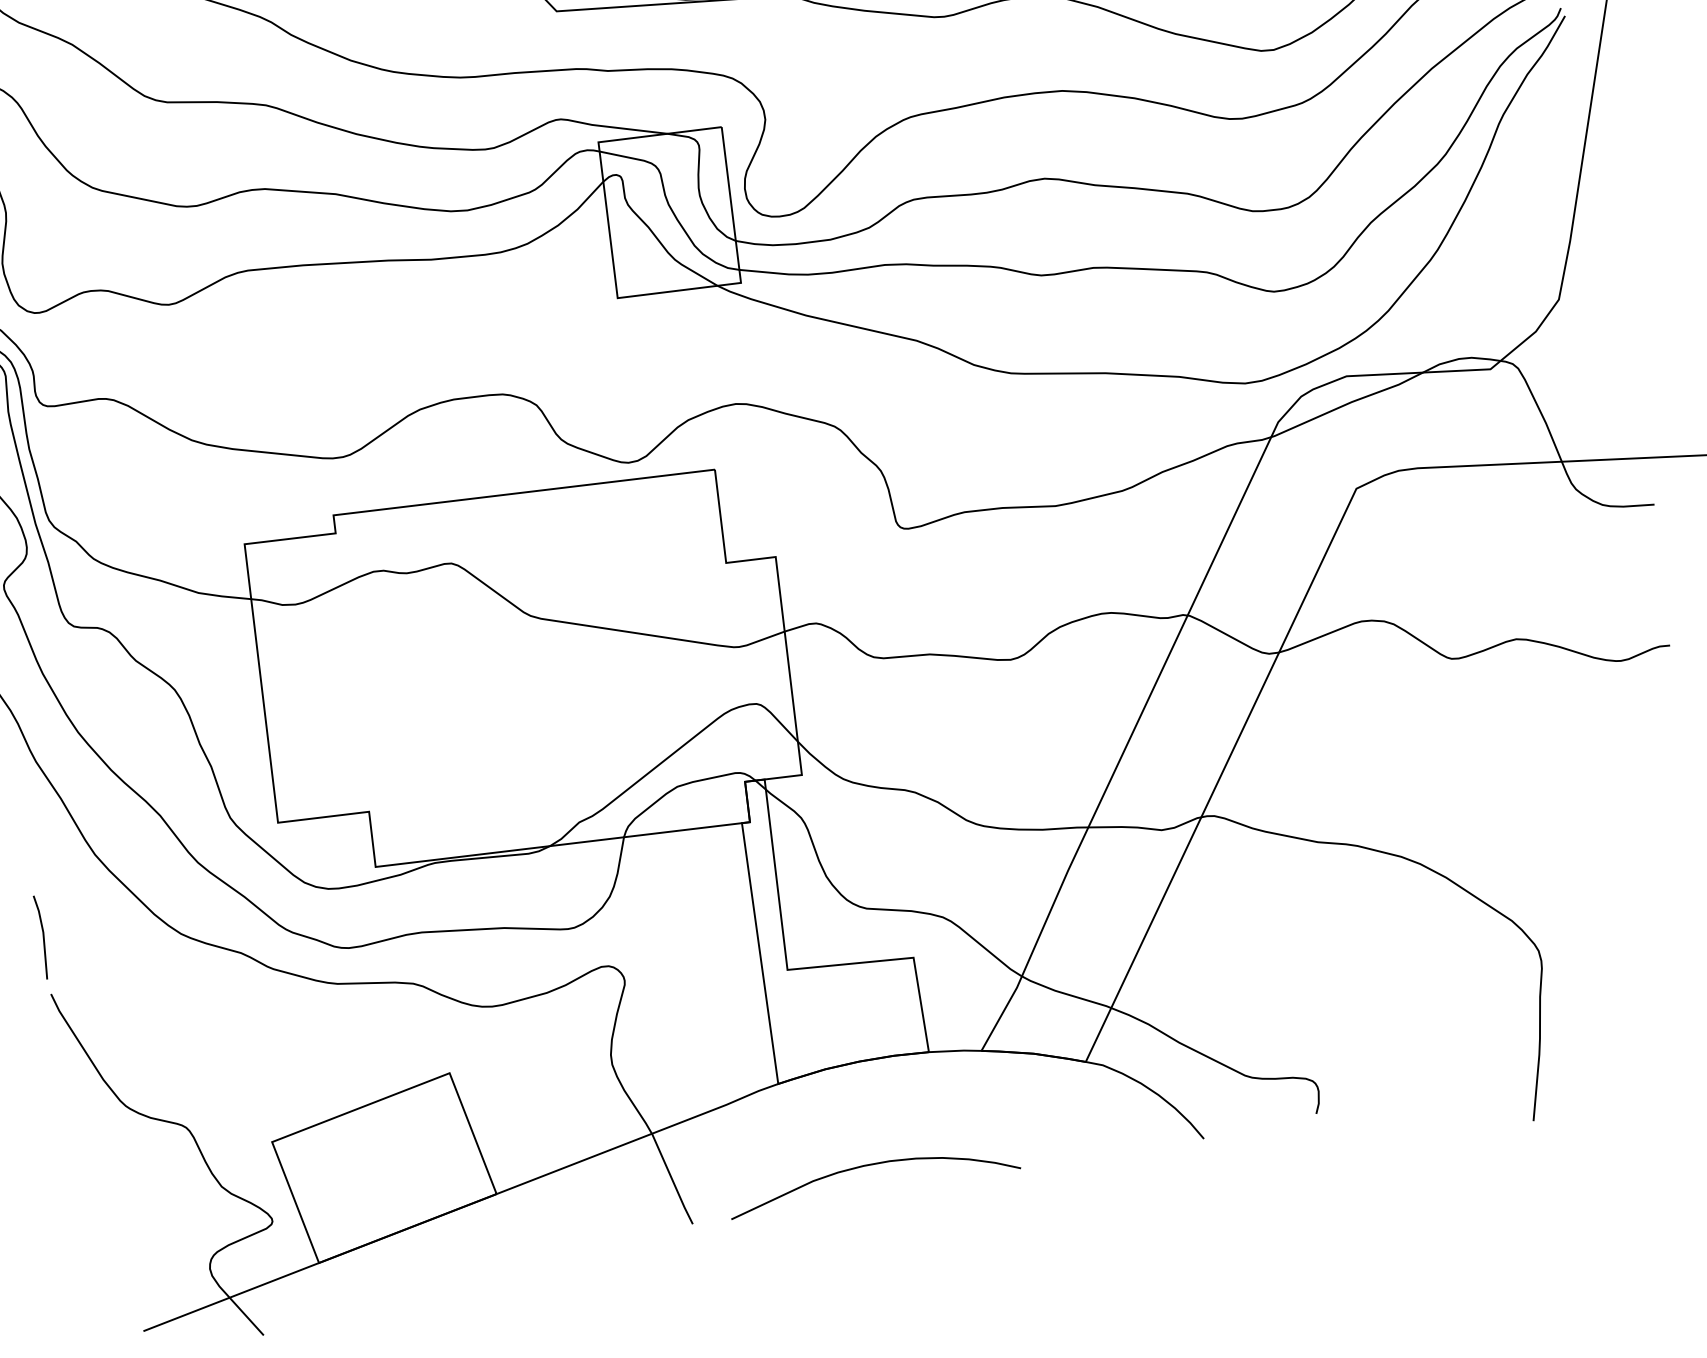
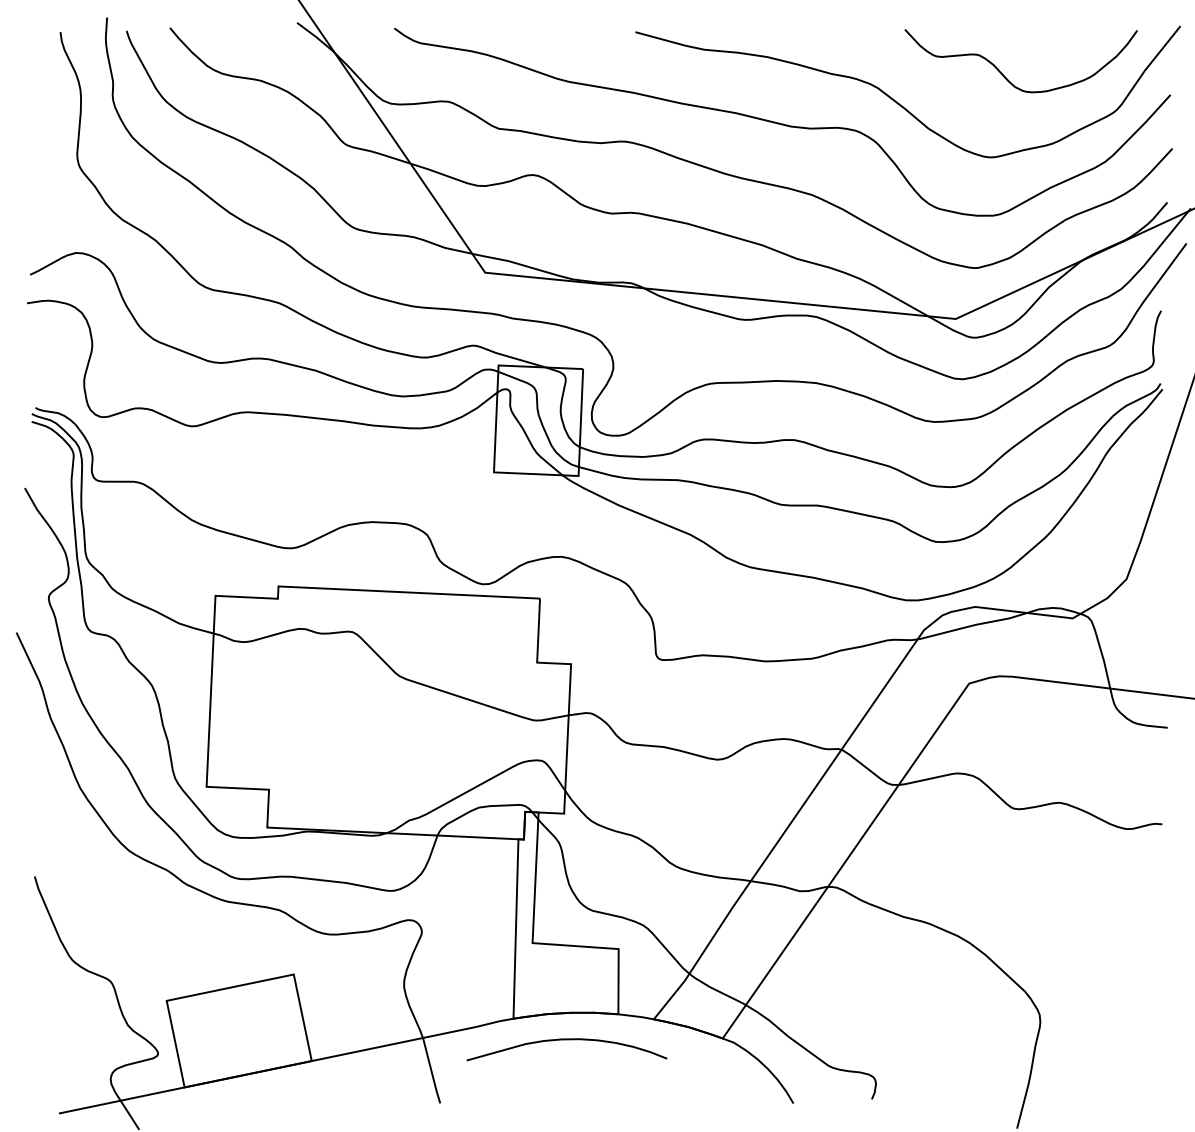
line: (42, 937) -> (35, 837), removed
curve: (870, 1166) -> (566, 1040), moved

